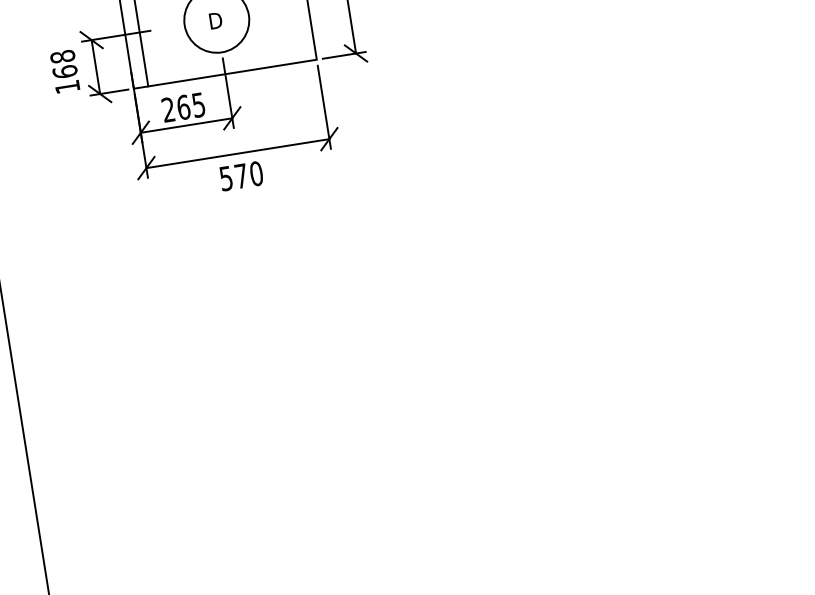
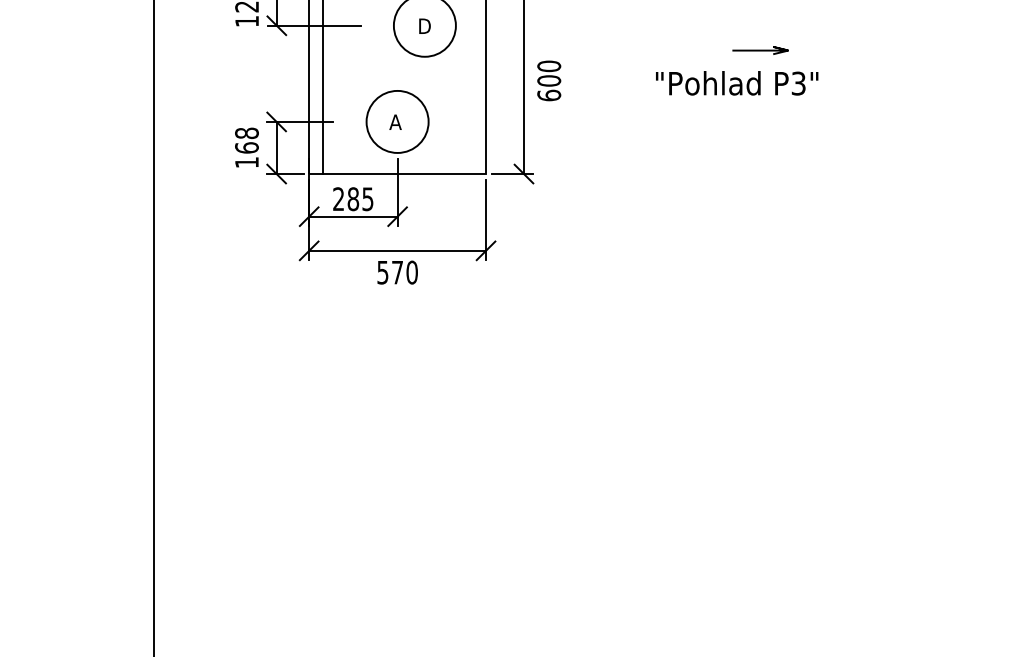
text: (214, 20) -> (395, 121), D -> A
text: (183, 107) -> (353, 199), 265 -> 285

